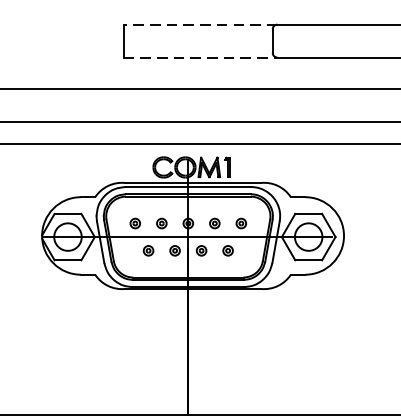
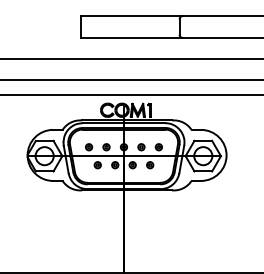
line: (201, 25) -> (132, 16), dashed -> solid
line: (201, 56) -> (132, 37), dashed -> solid

